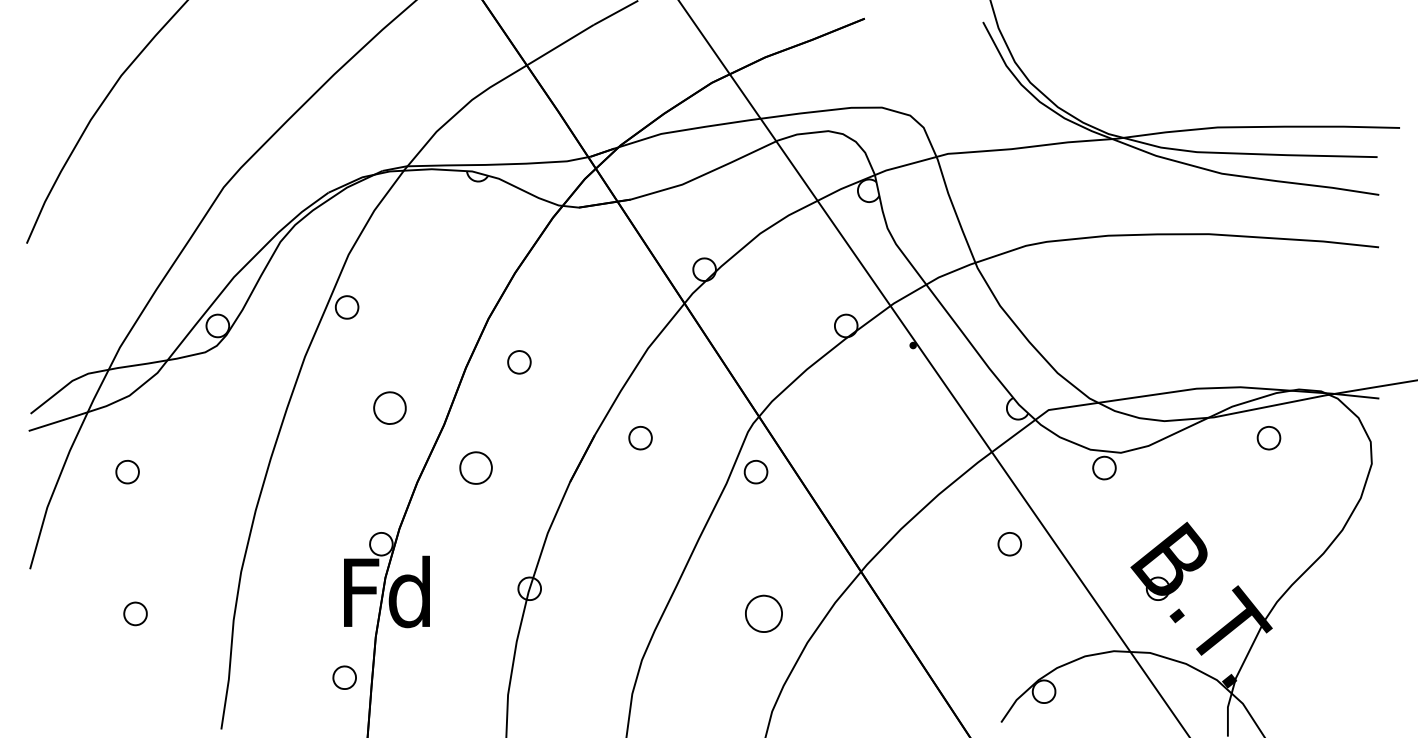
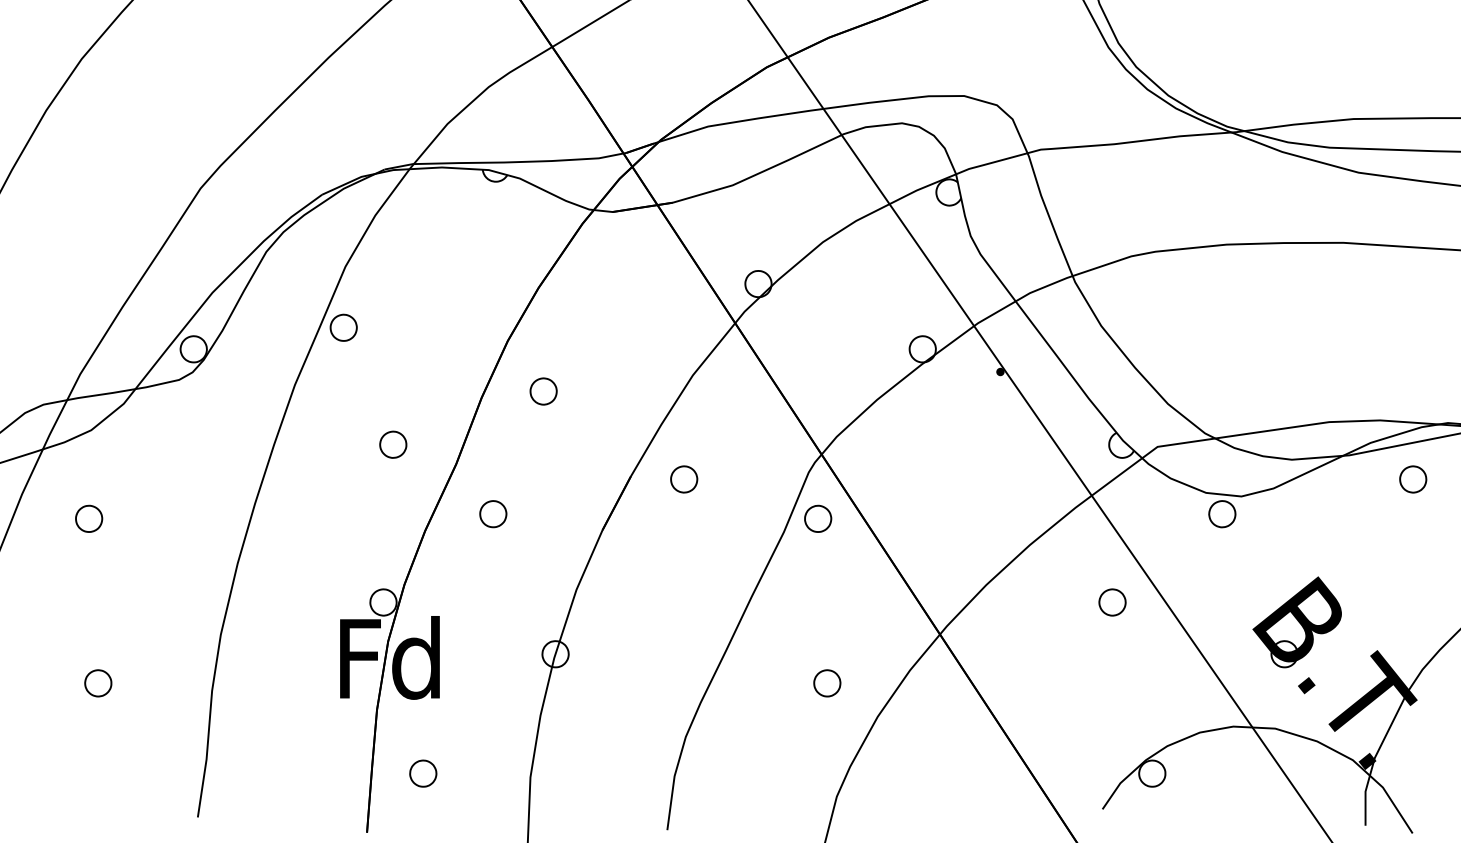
part: (389, 408) -> (392, 445), size x0.71
part: (475, 467) -> (492, 513), size x0.71
part: (763, 613) -> (826, 682), size x0.62
part: (344, 677) -> (423, 773), moved

